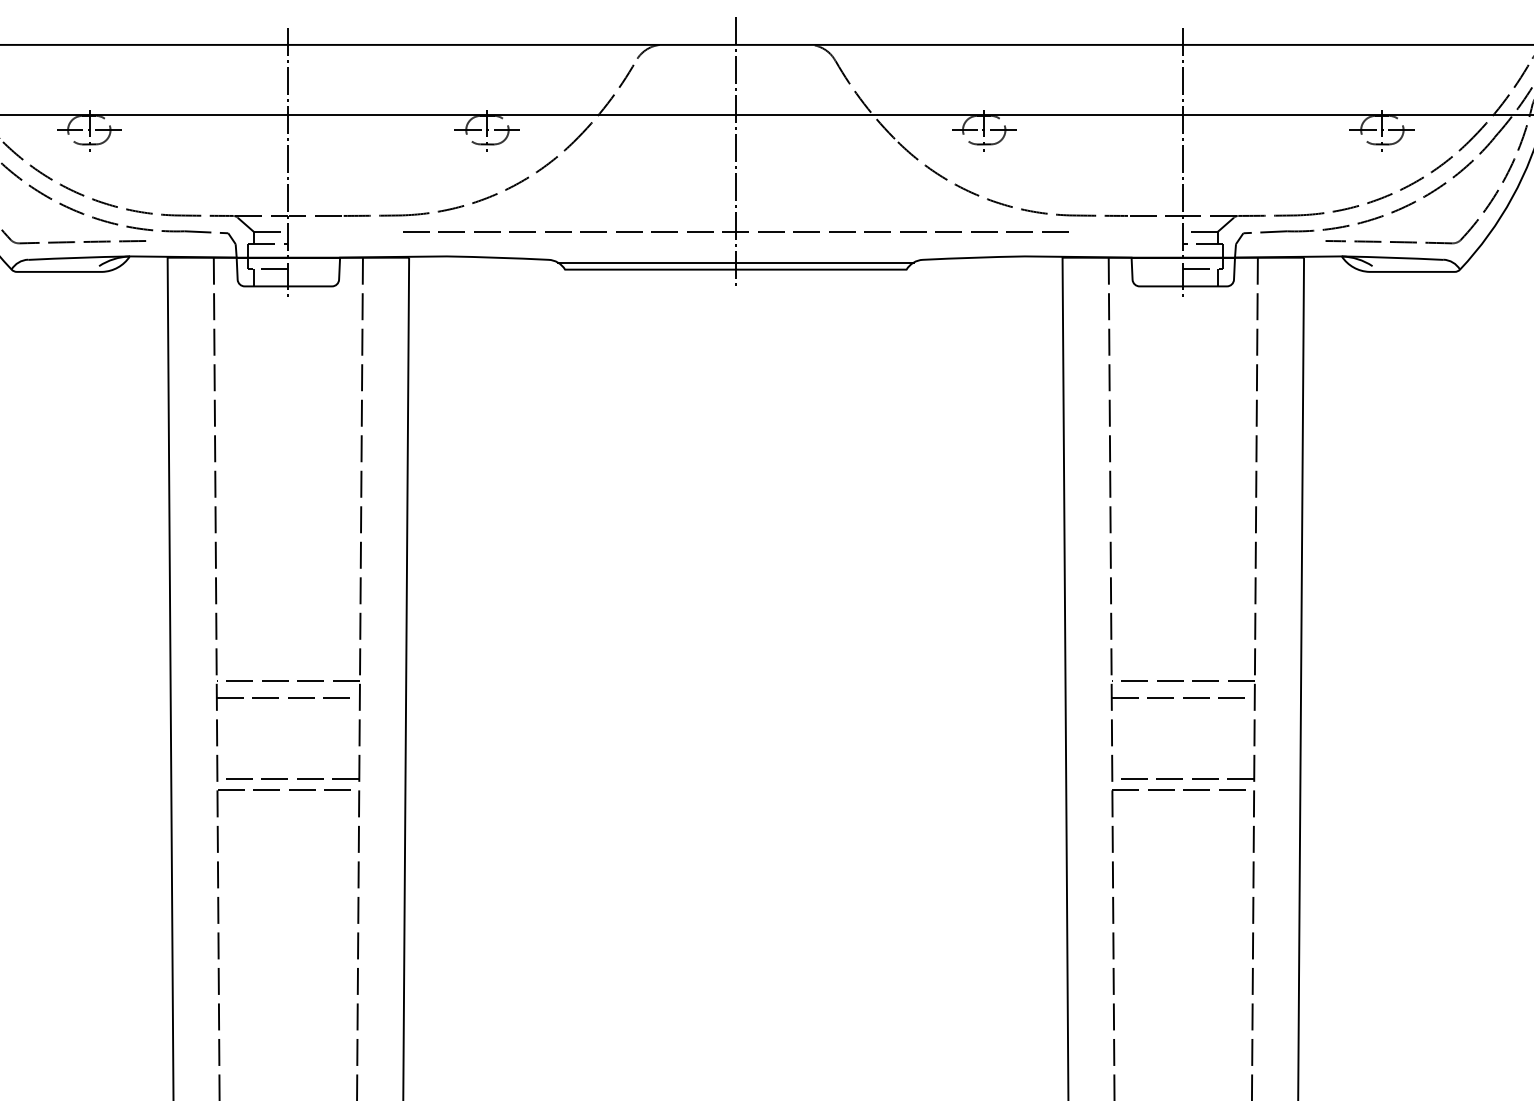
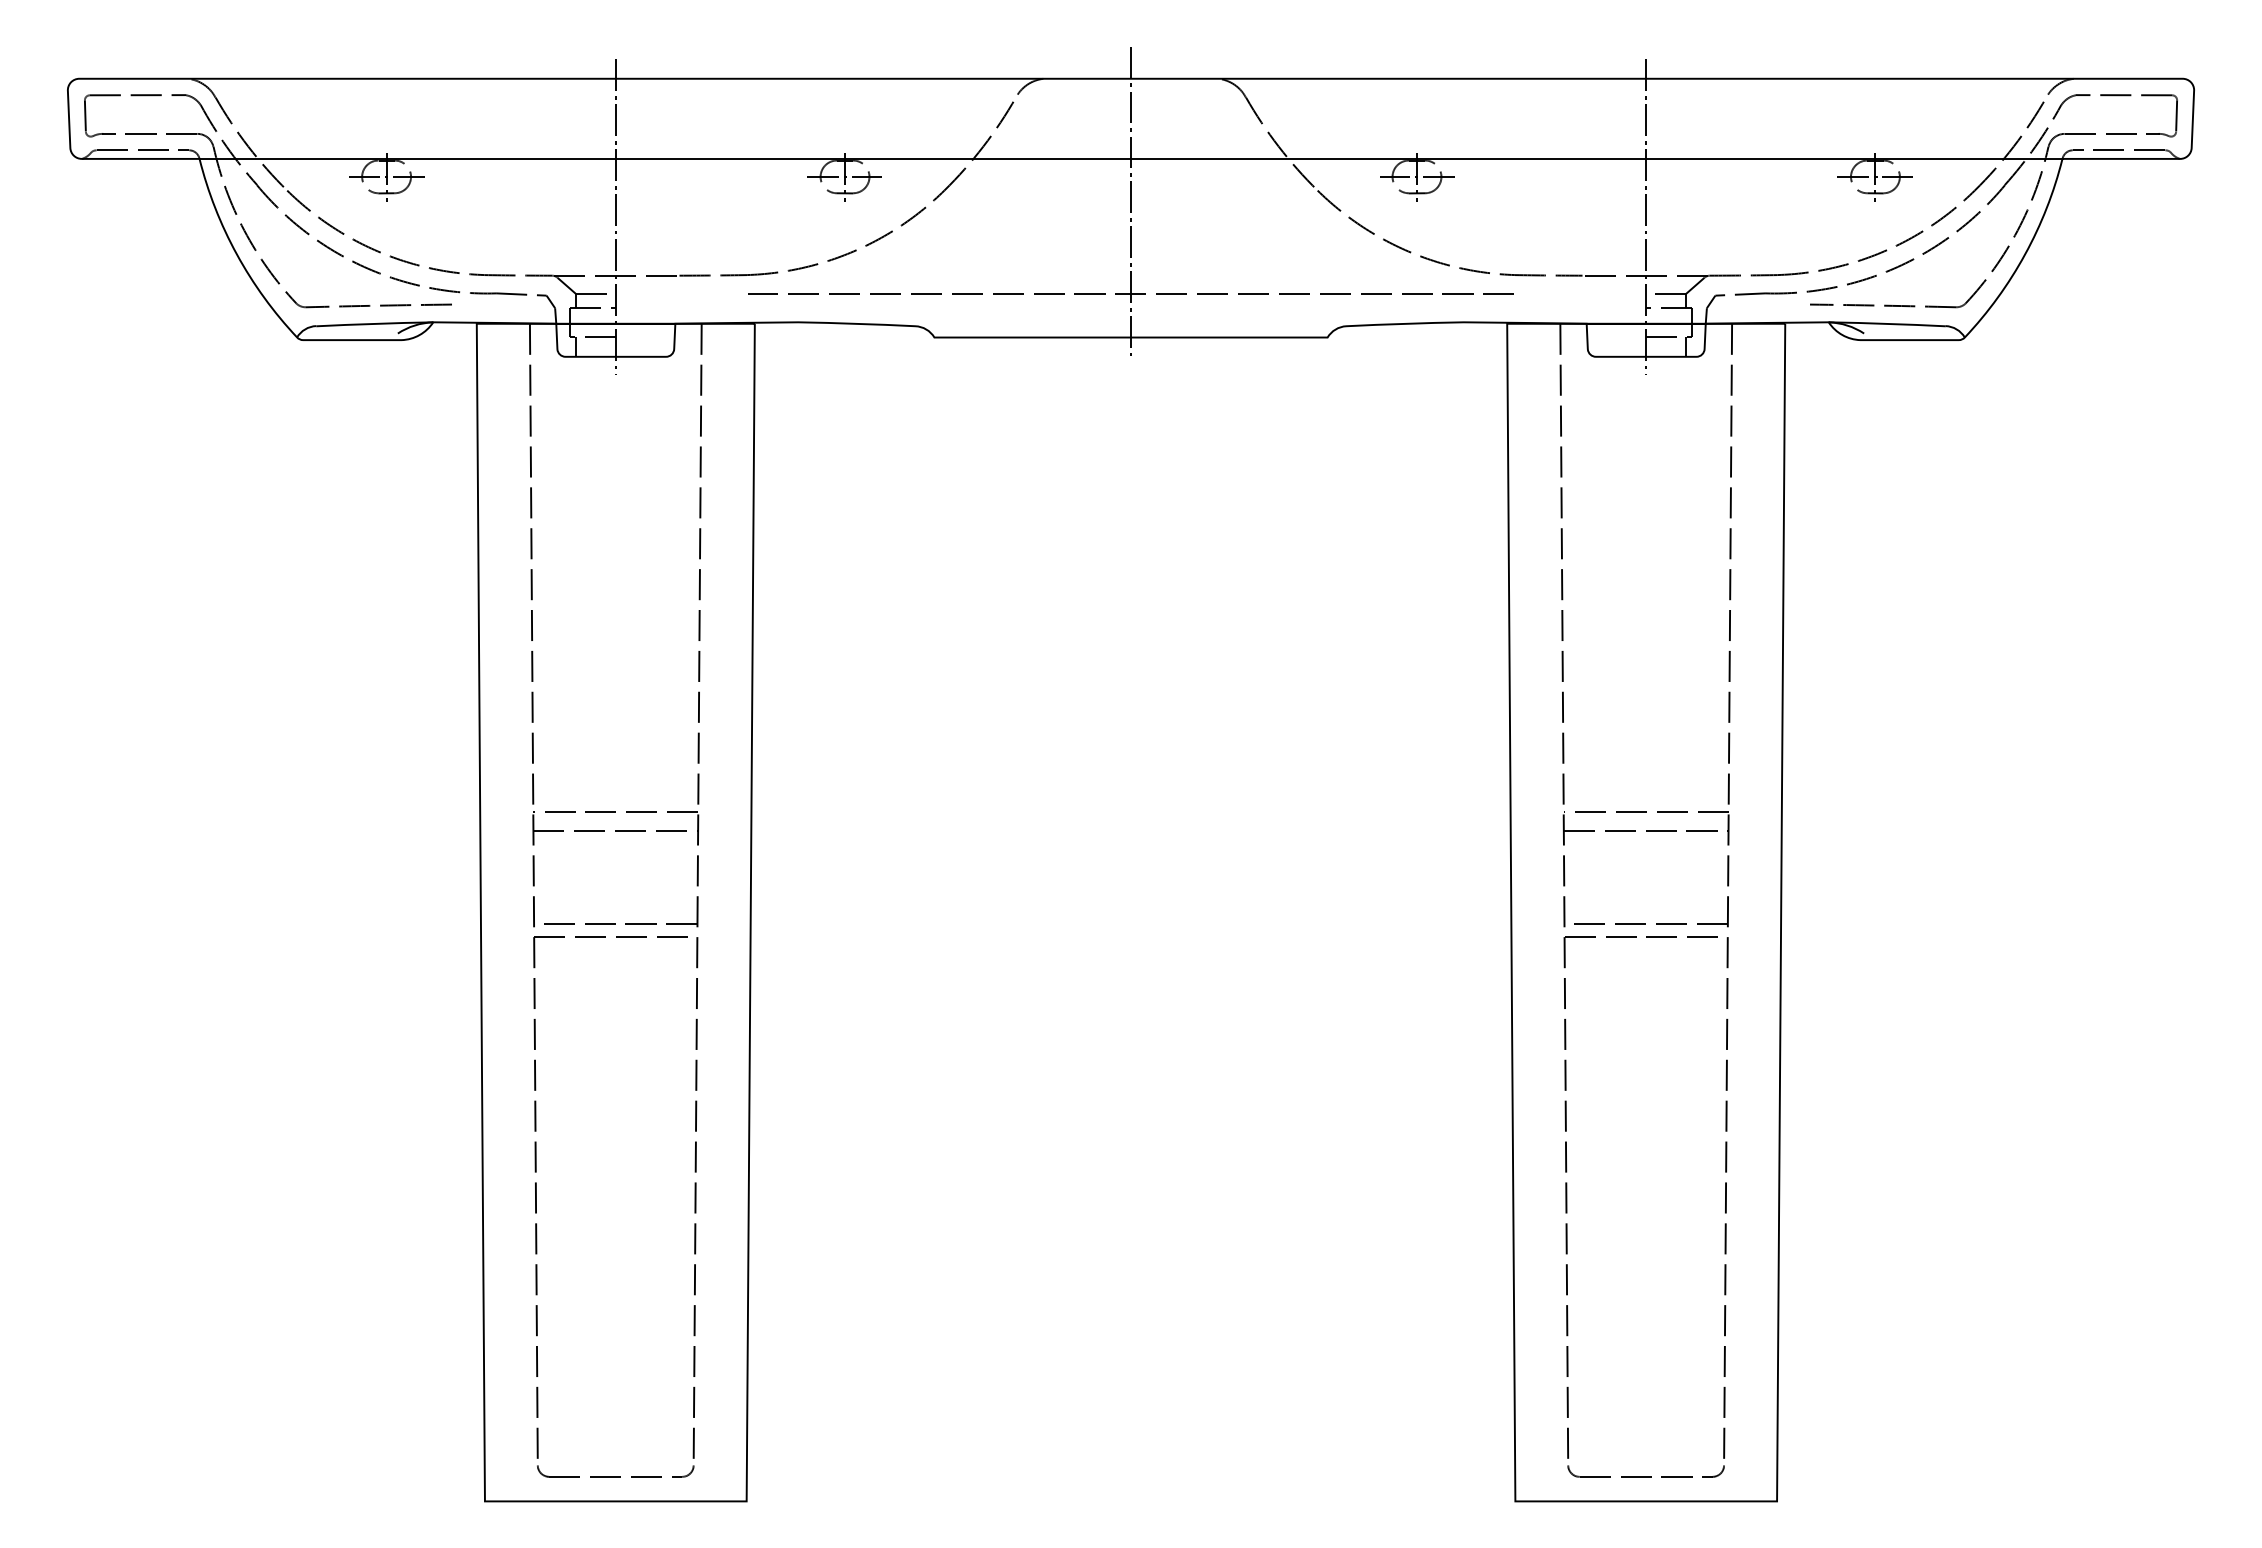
line: (735, 262) -> (1130, 329), removed

